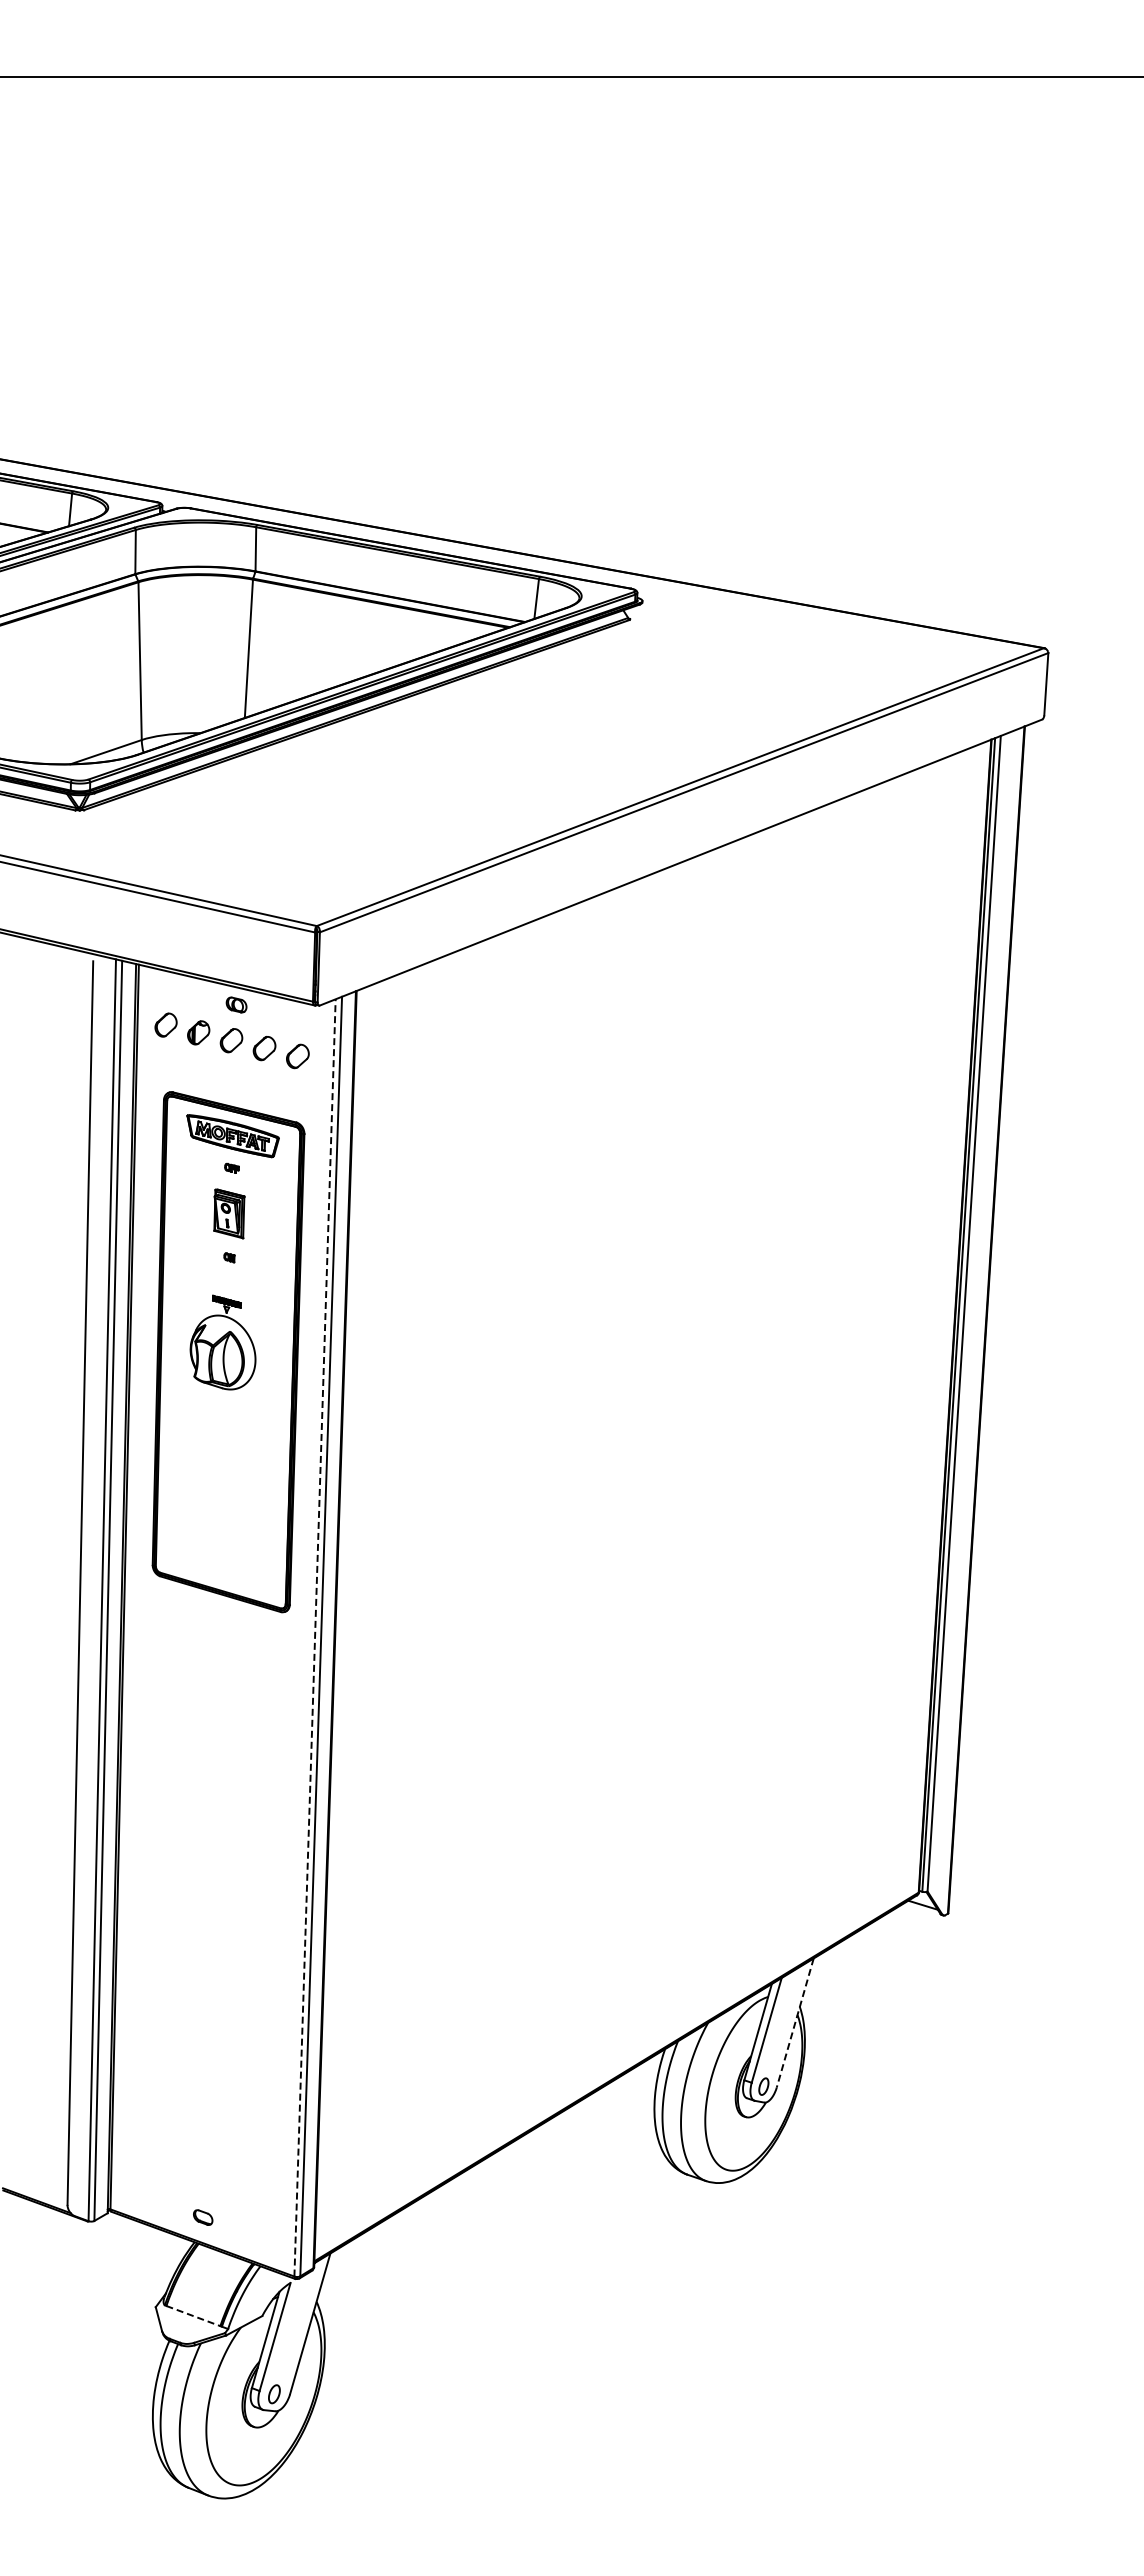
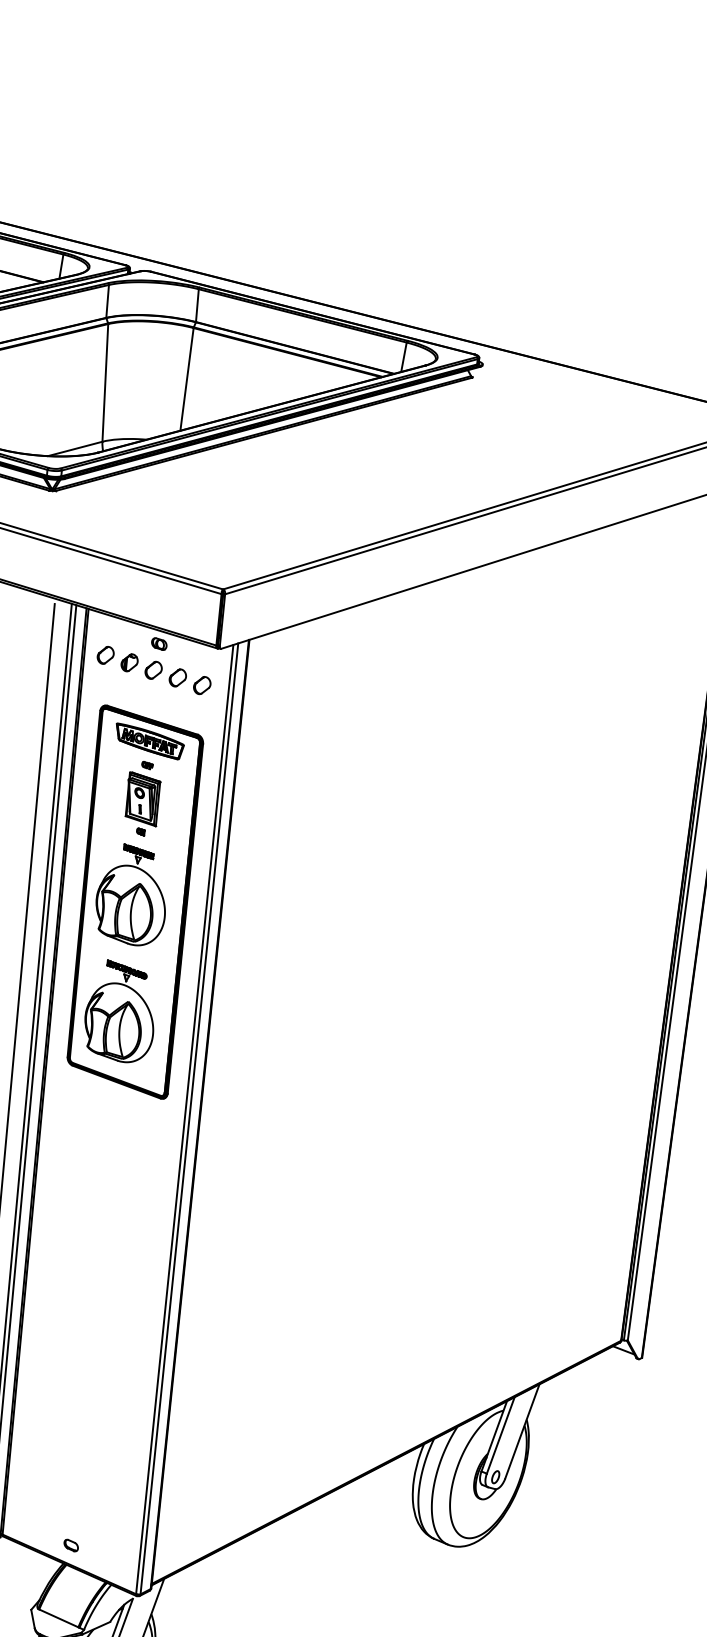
part: (229, 1213) -> (143, 799), size x1.43
part: (222, 1342) -> (131, 894), size x1.43
part: (218, 1499) -> (120, 1011), added
line: (315, 1637) -> (185, 1119), dashed -> solid
line: (795, 2023) -> (522, 1431), dashed -> solid
line: (193, 2316) -> (58, 1618), dashed -> solid

